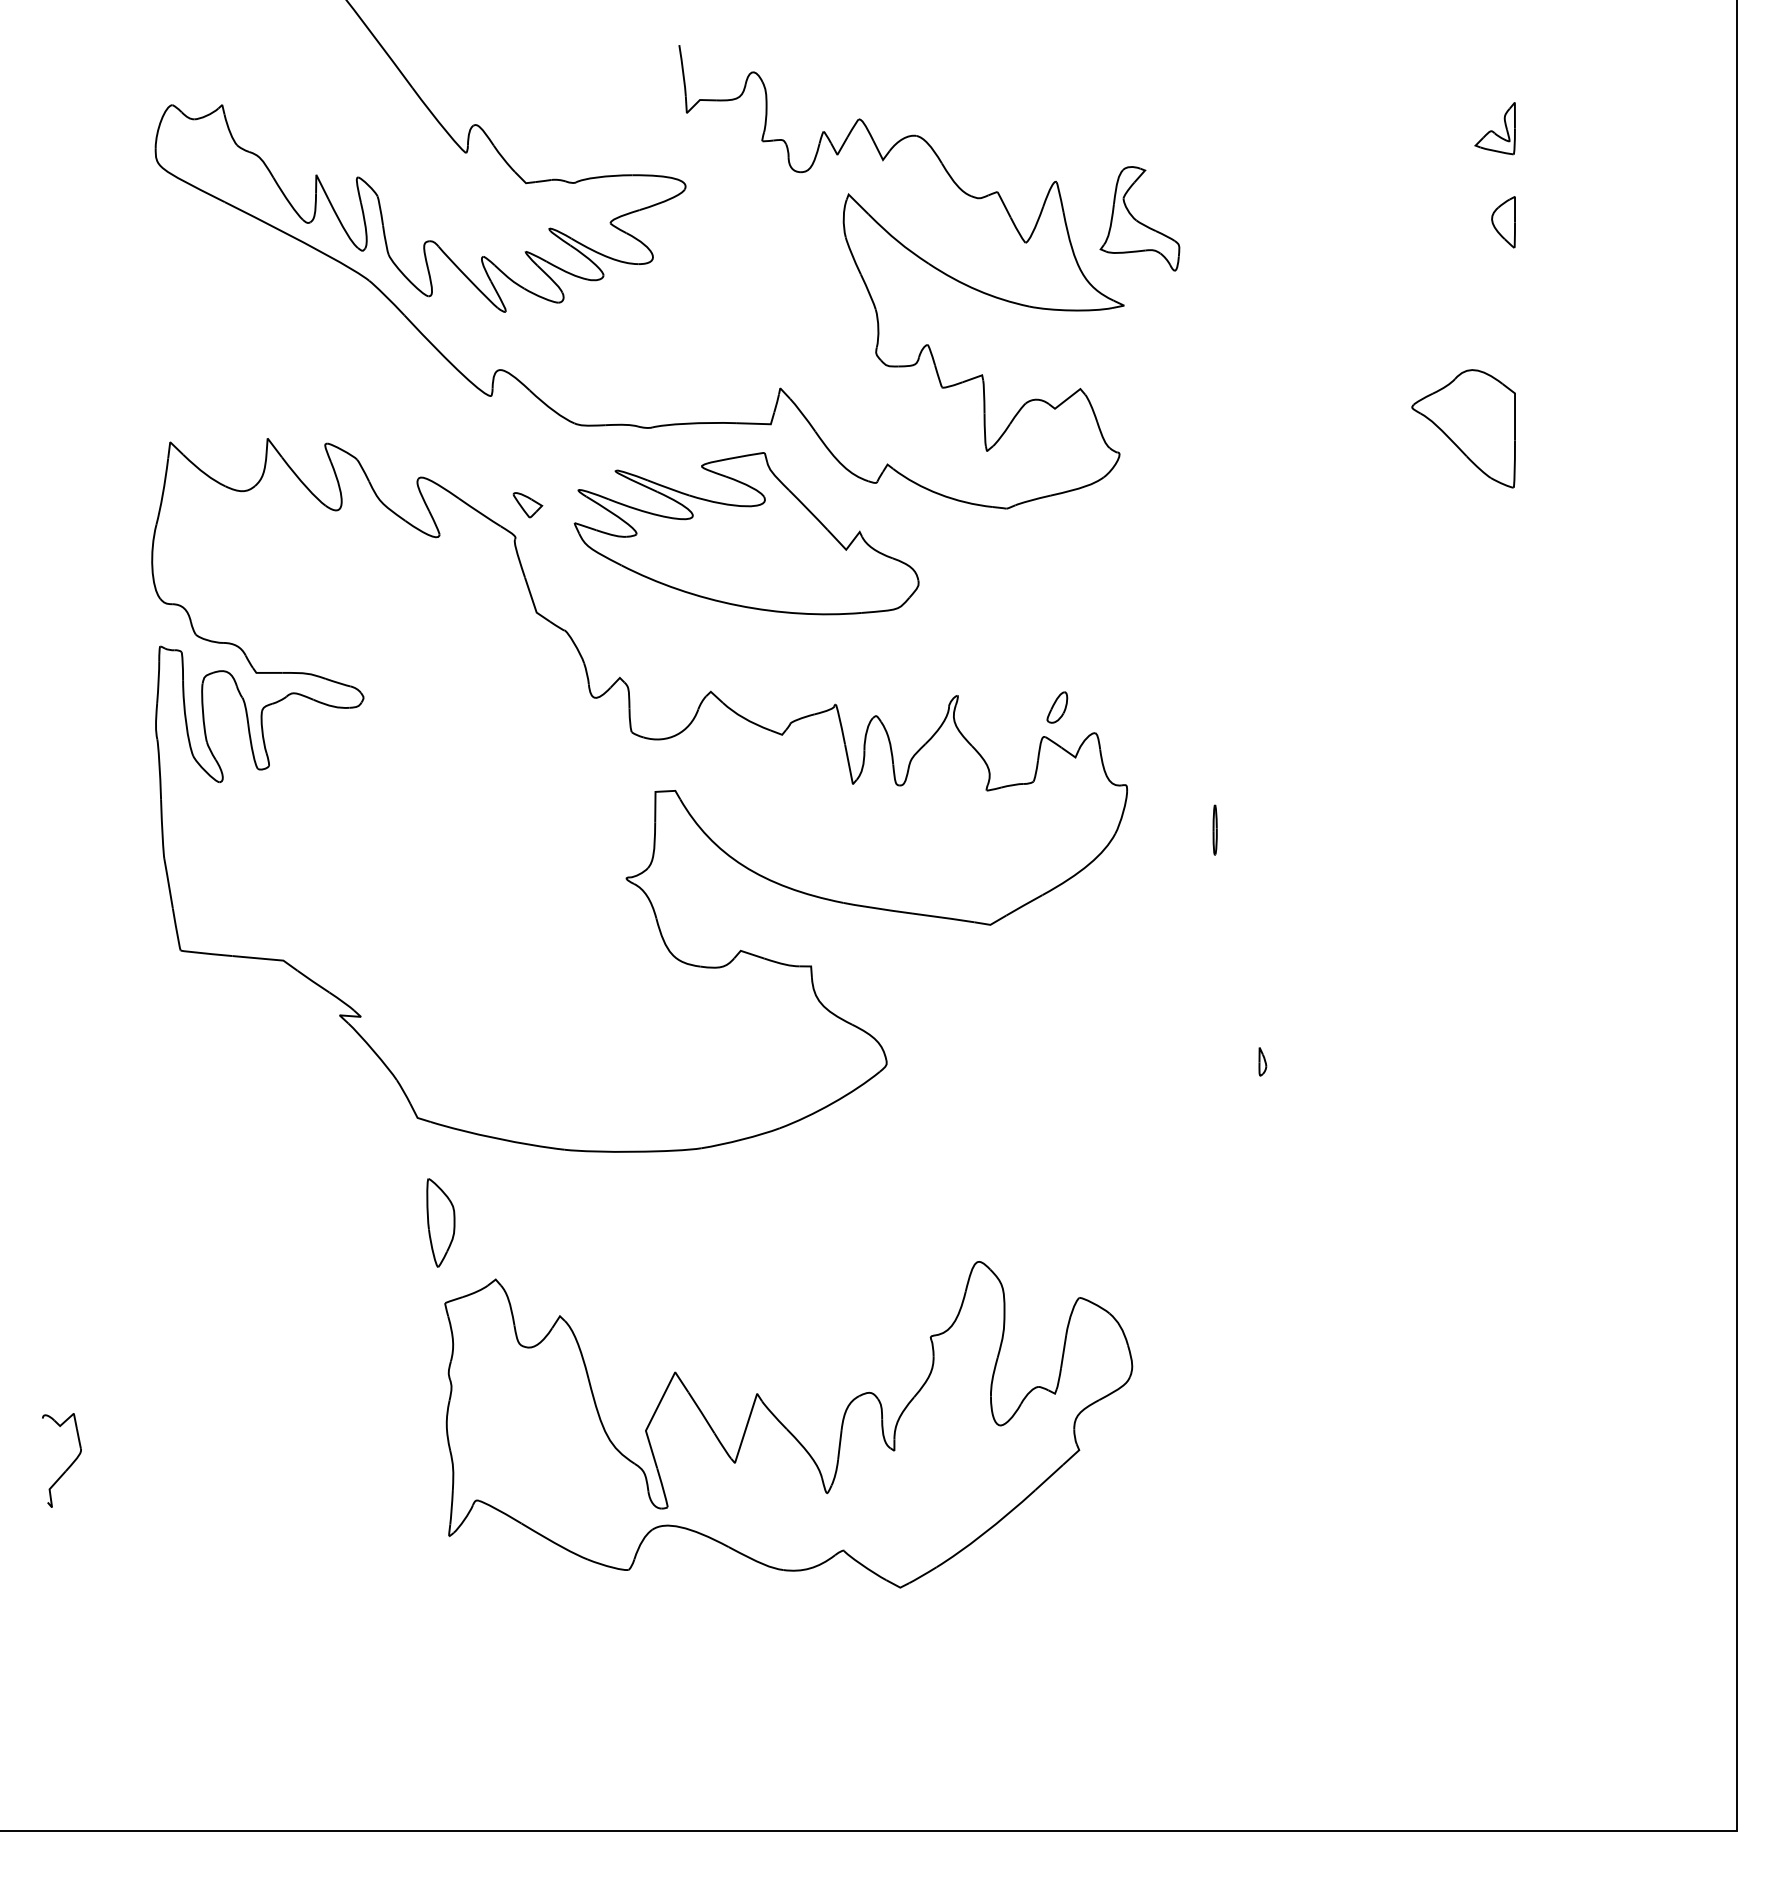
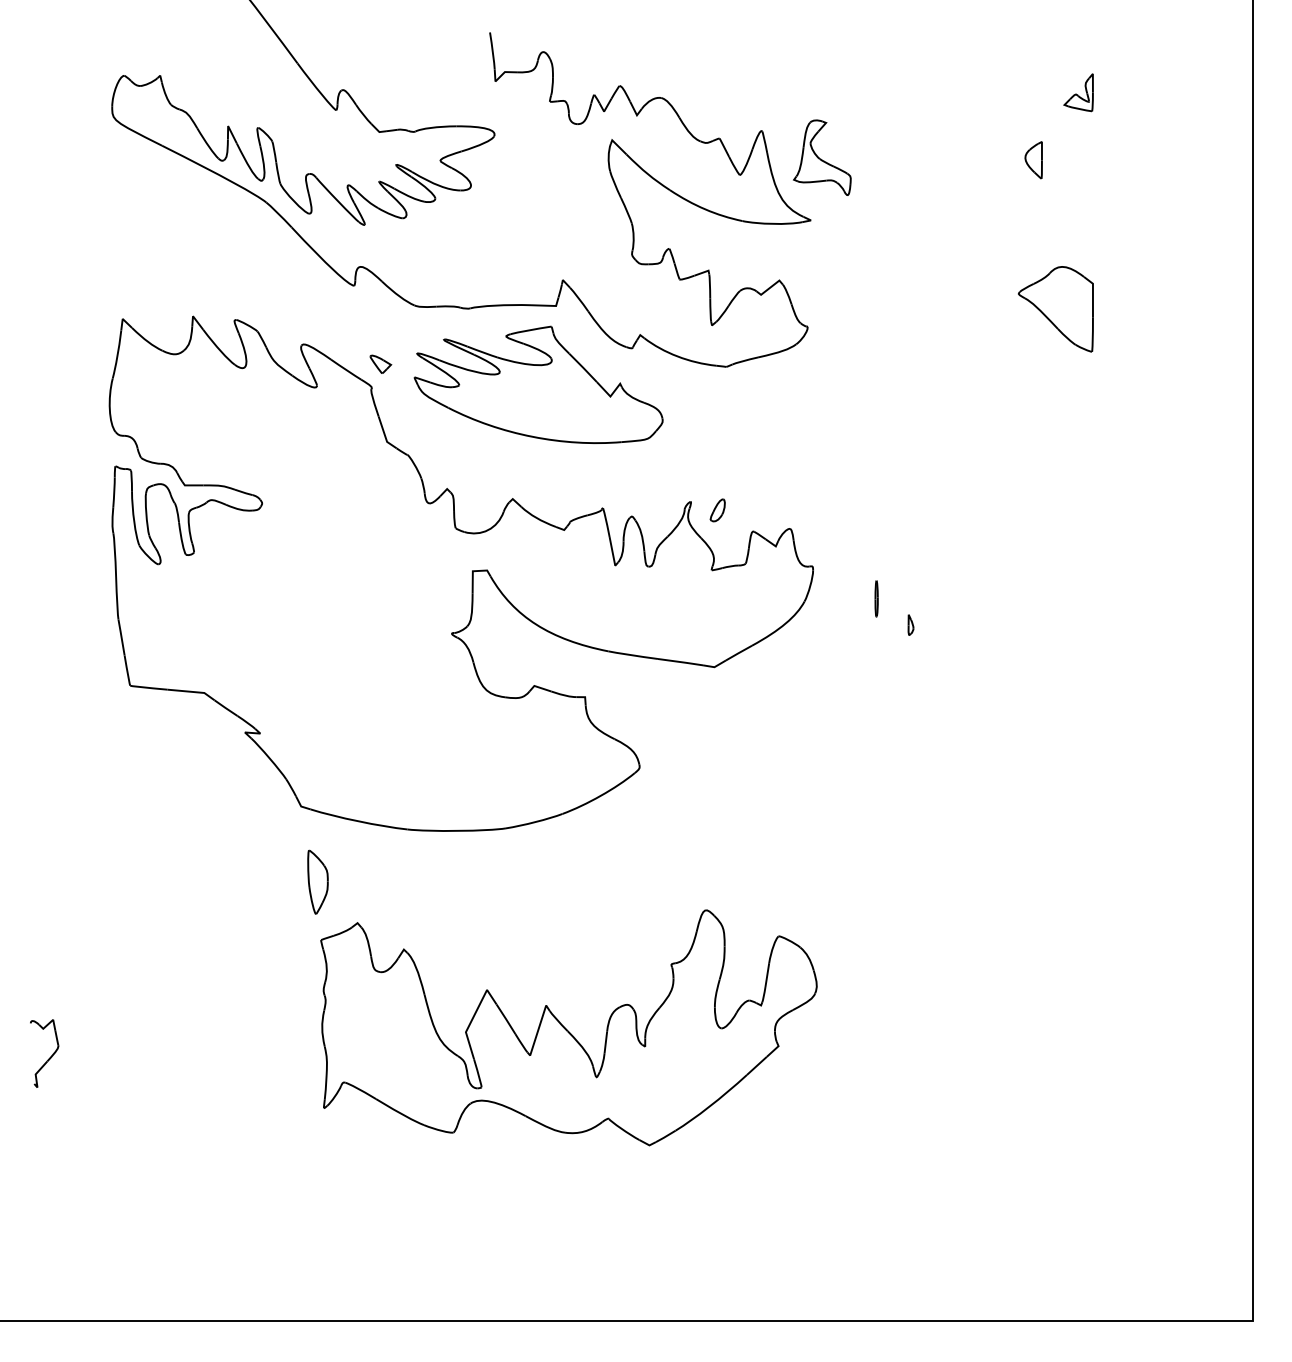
part: (1503, 222) -> (1033, 160), moved
part: (1056, 707) -> (717, 510), moved
part: (1262, 1061) -> (910, 624), moved

